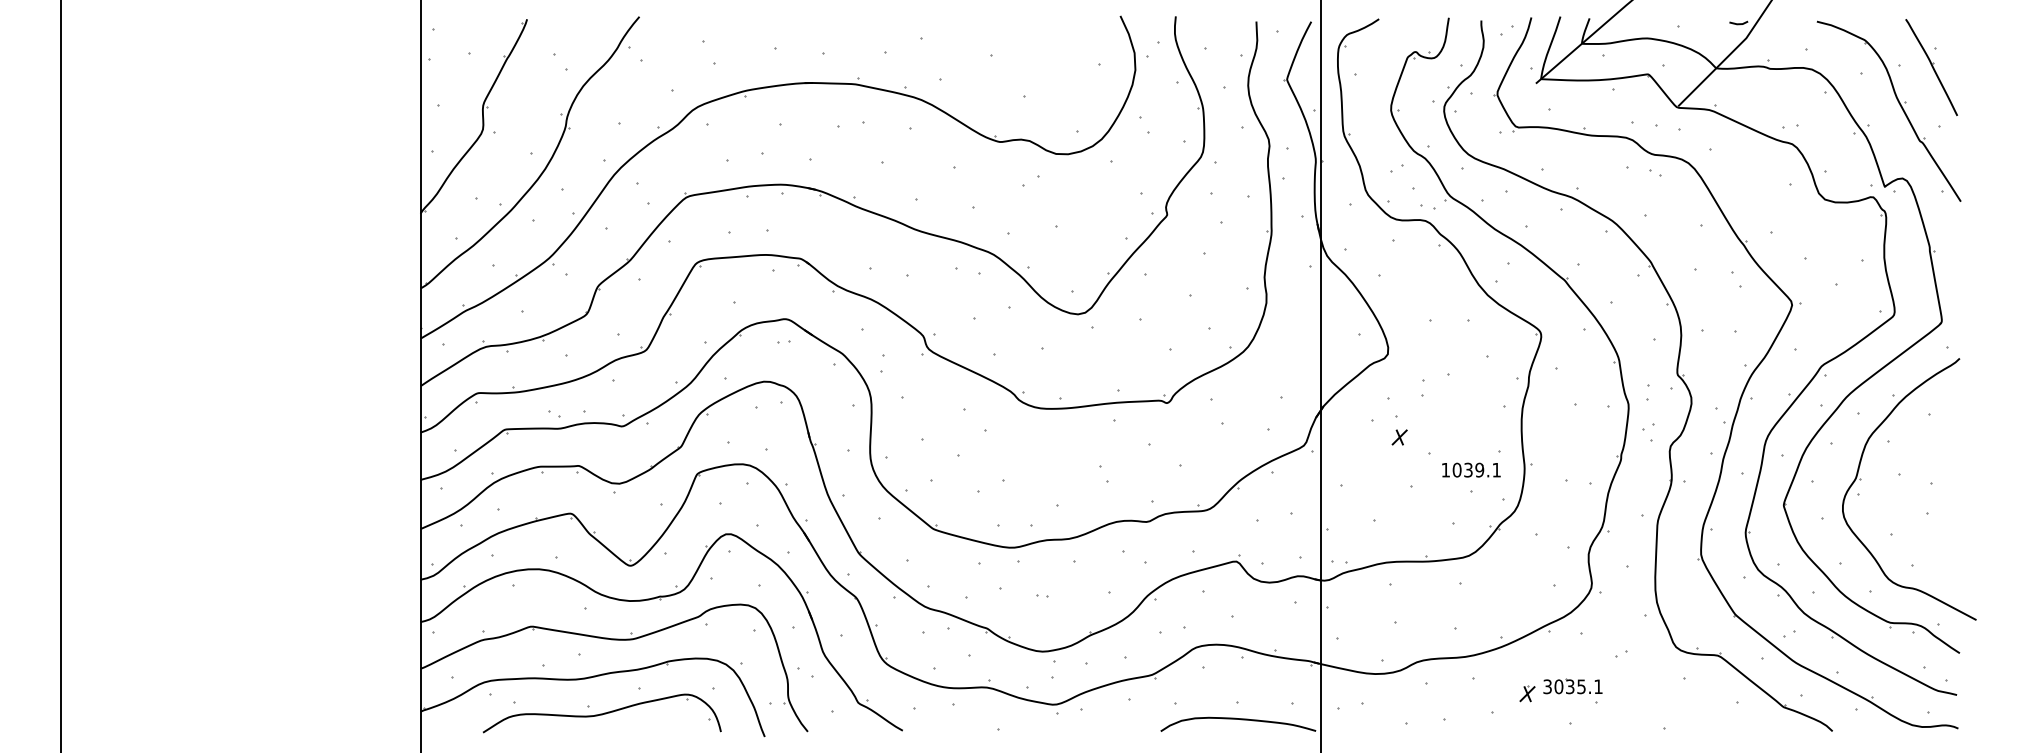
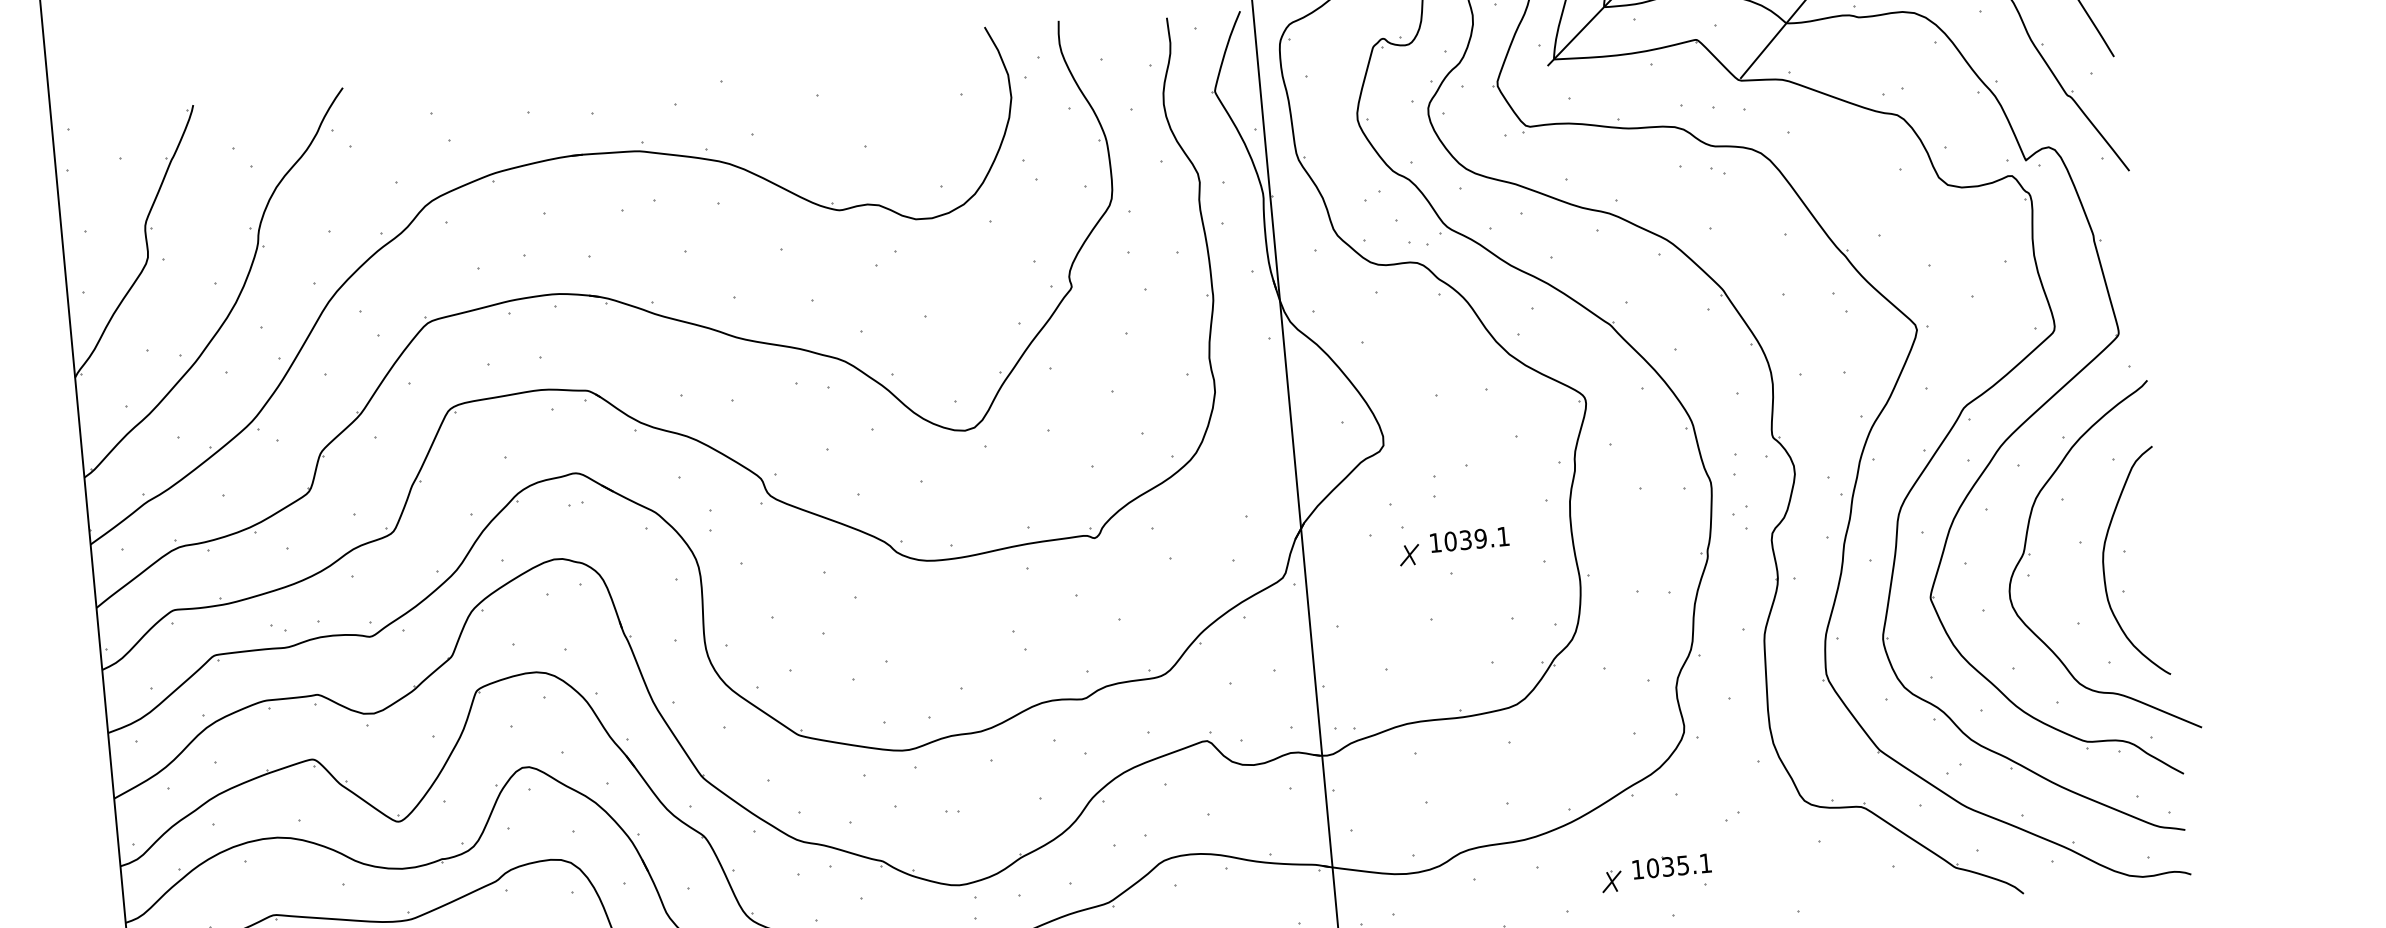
part: (1471, 469) -> (1469, 538), moved
curve: (1915, 492) -> (2104, 564), added
text: (1547, 686) -> (1637, 869), 3035.1 -> 1035.1

